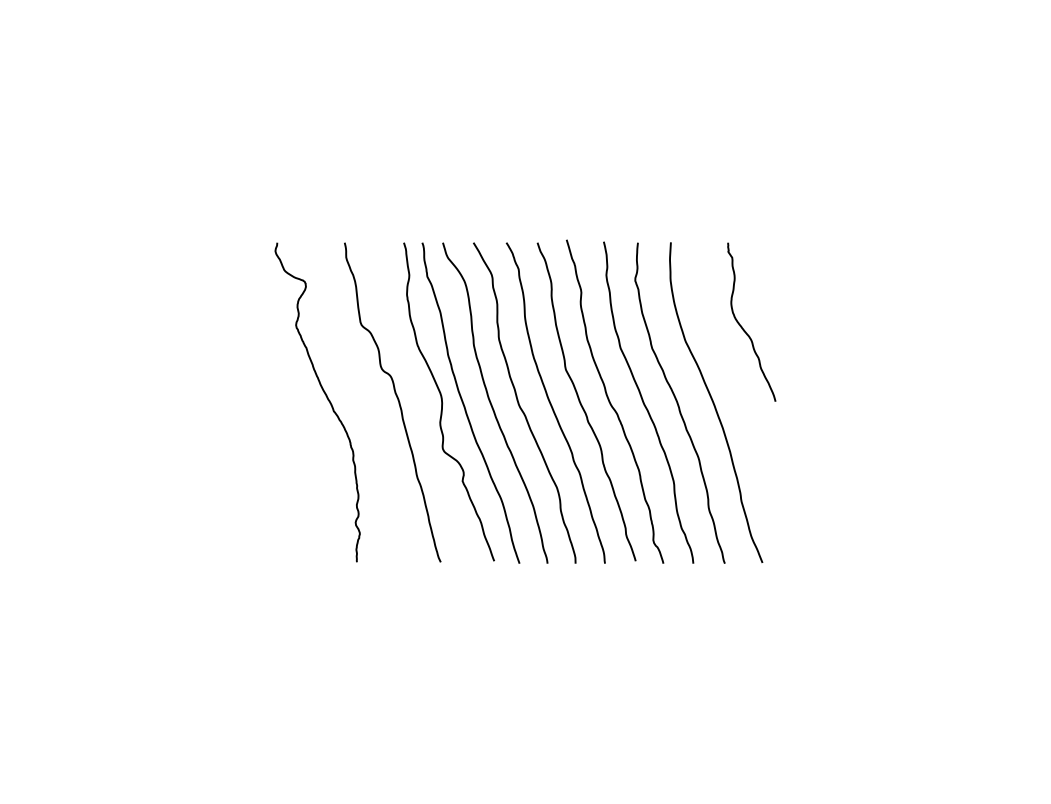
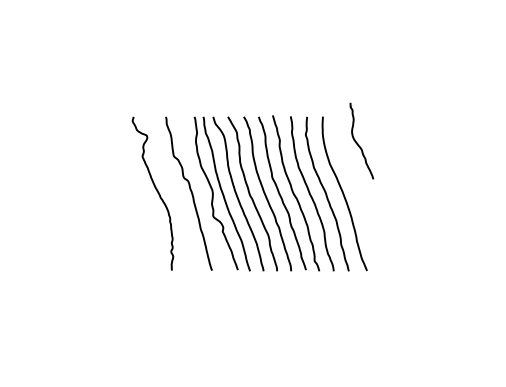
curve: (744, 327) -> (358, 143), moved

